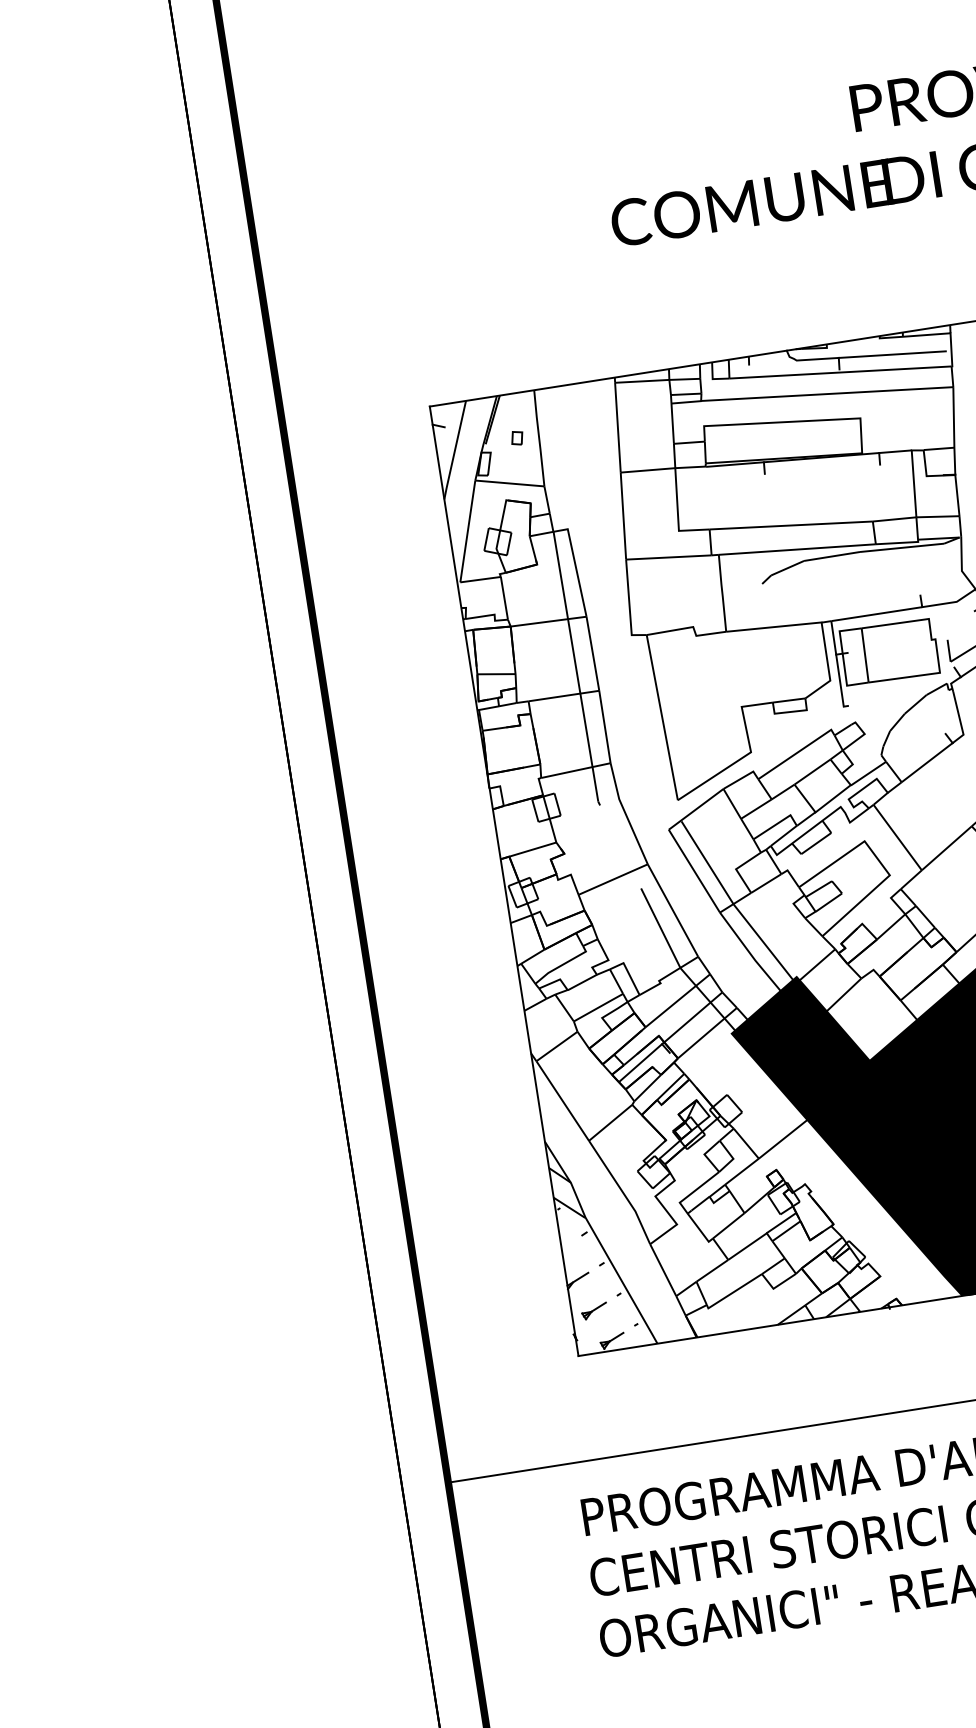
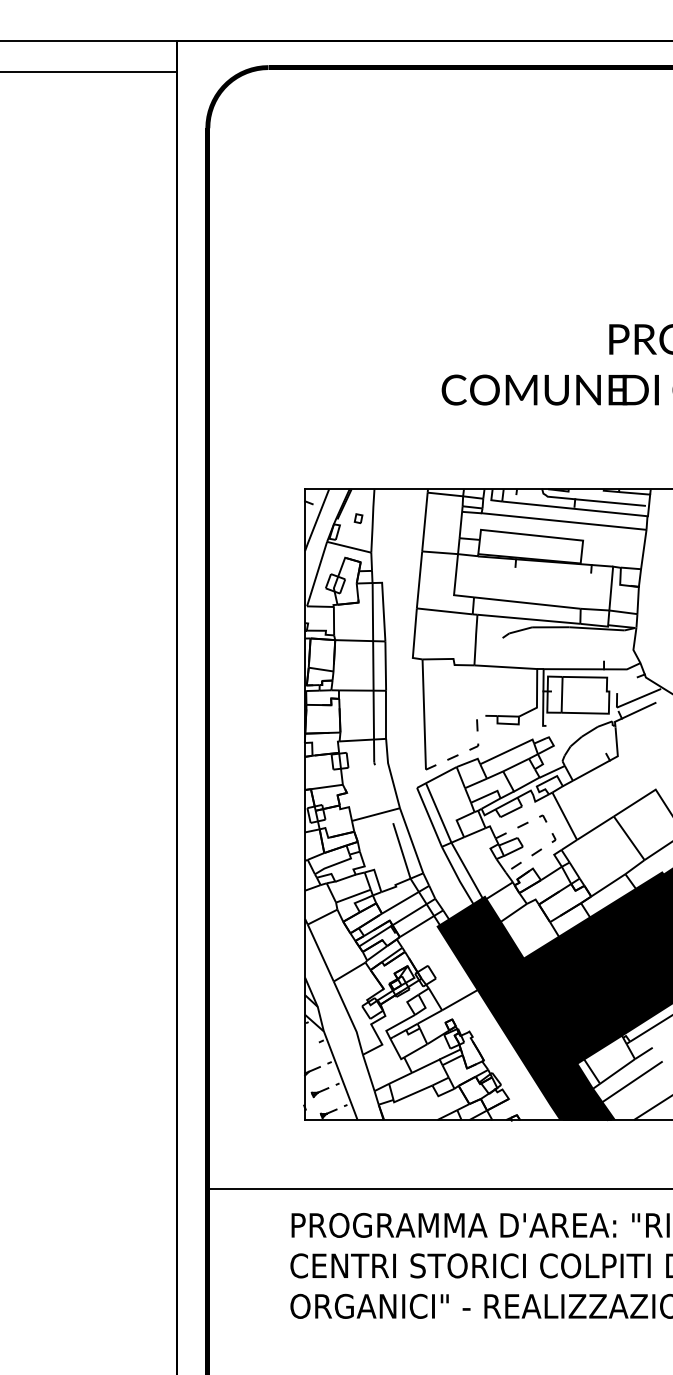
line: (748, 753) -> (476, 746), solid -> dashed
line: (881, 863) -> (551, 831), solid -> dashed

